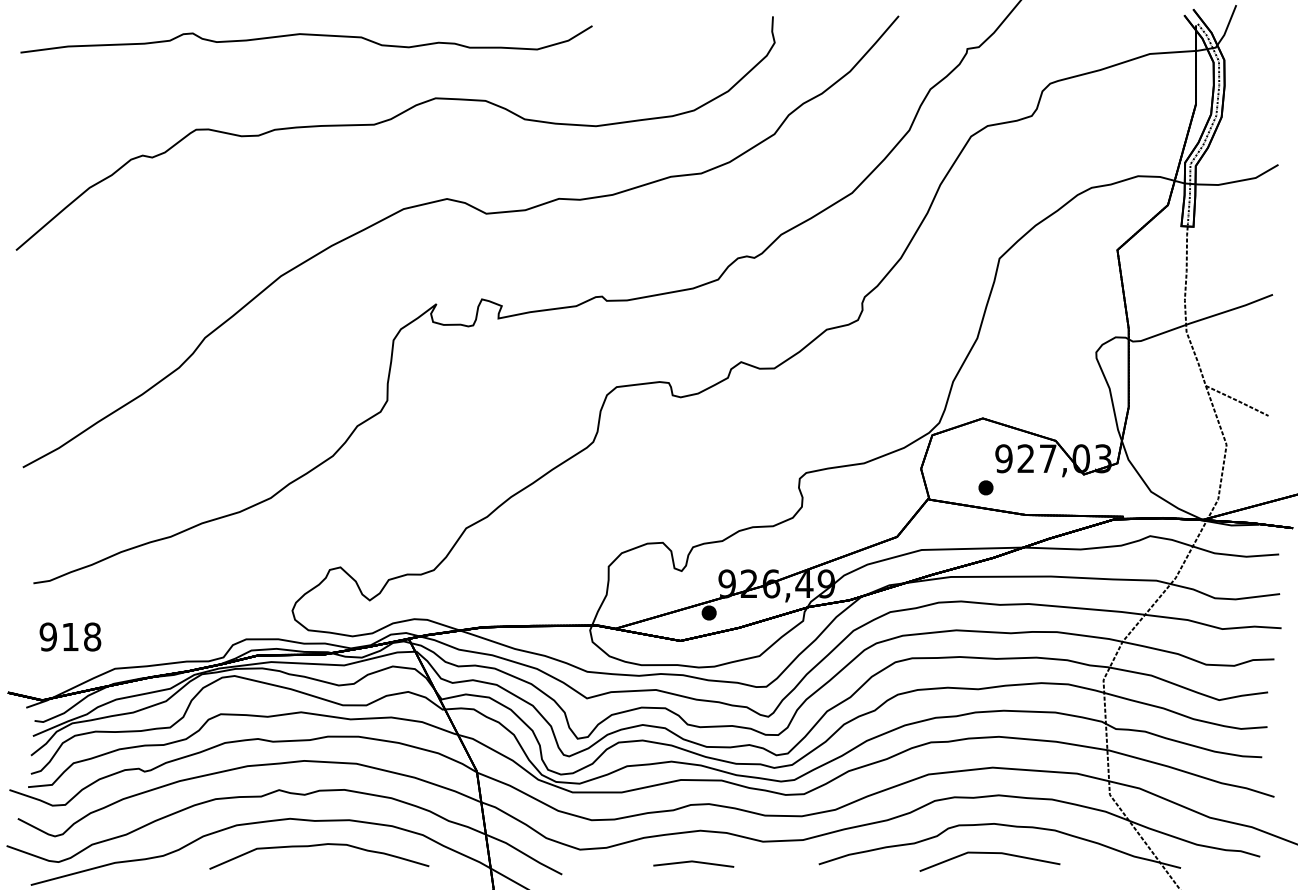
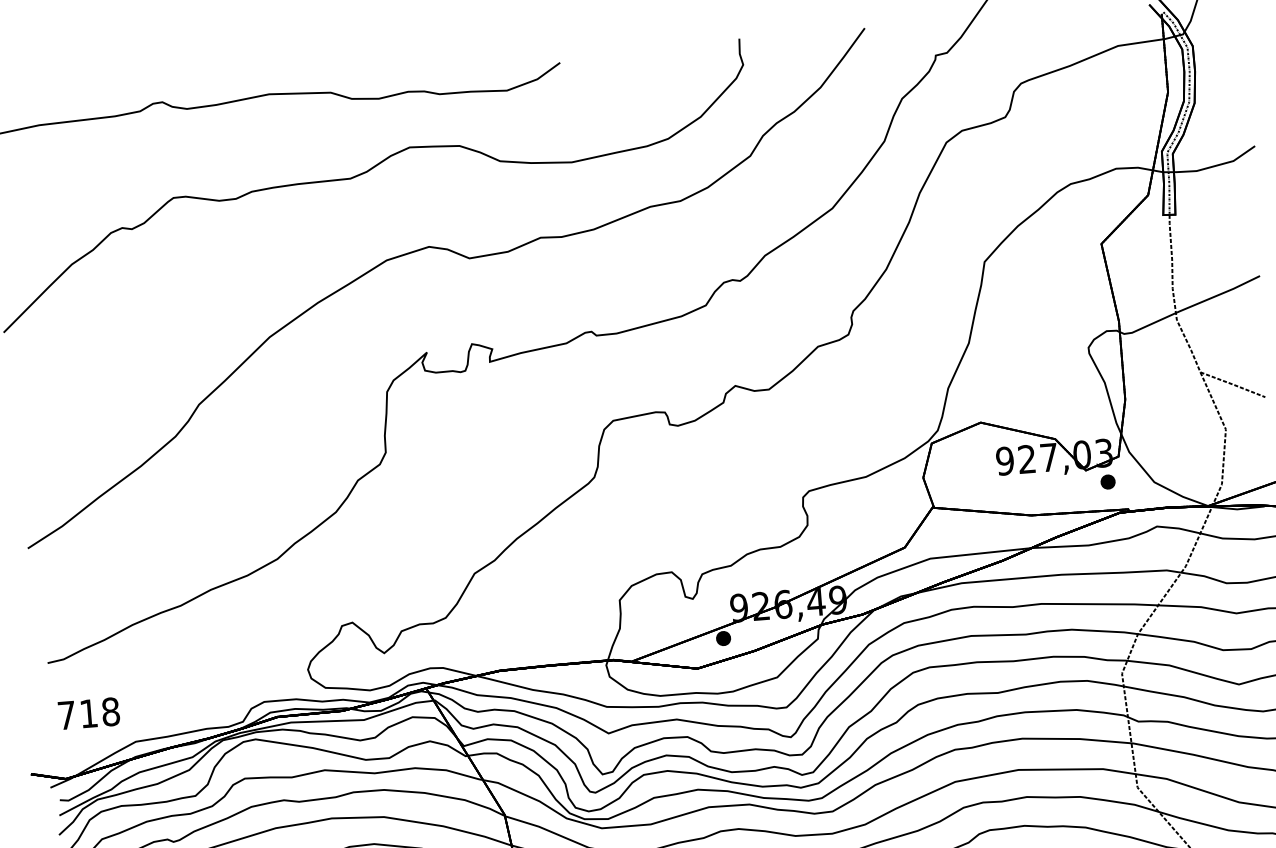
part: (985, 487) -> (1107, 481), moved
text: (47, 636) -> (65, 715), 918 -> 718

